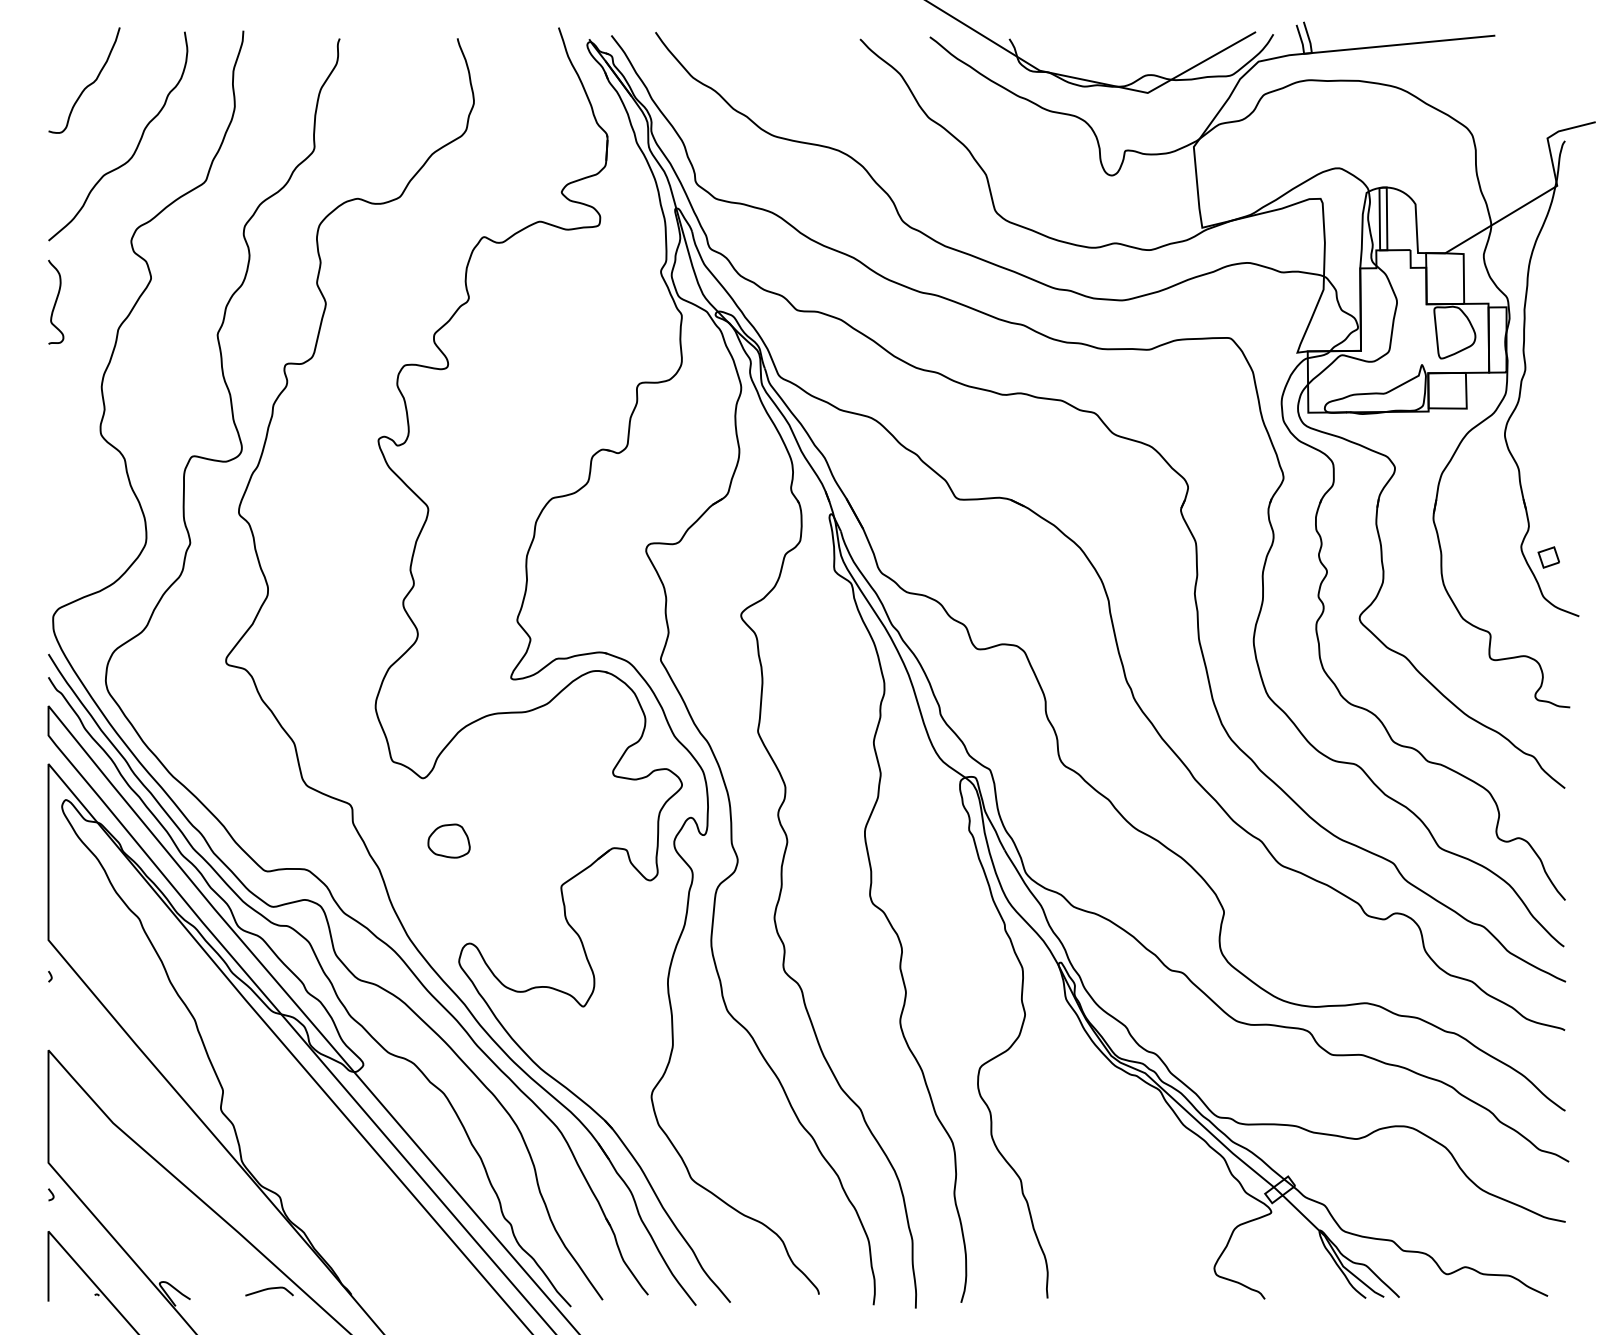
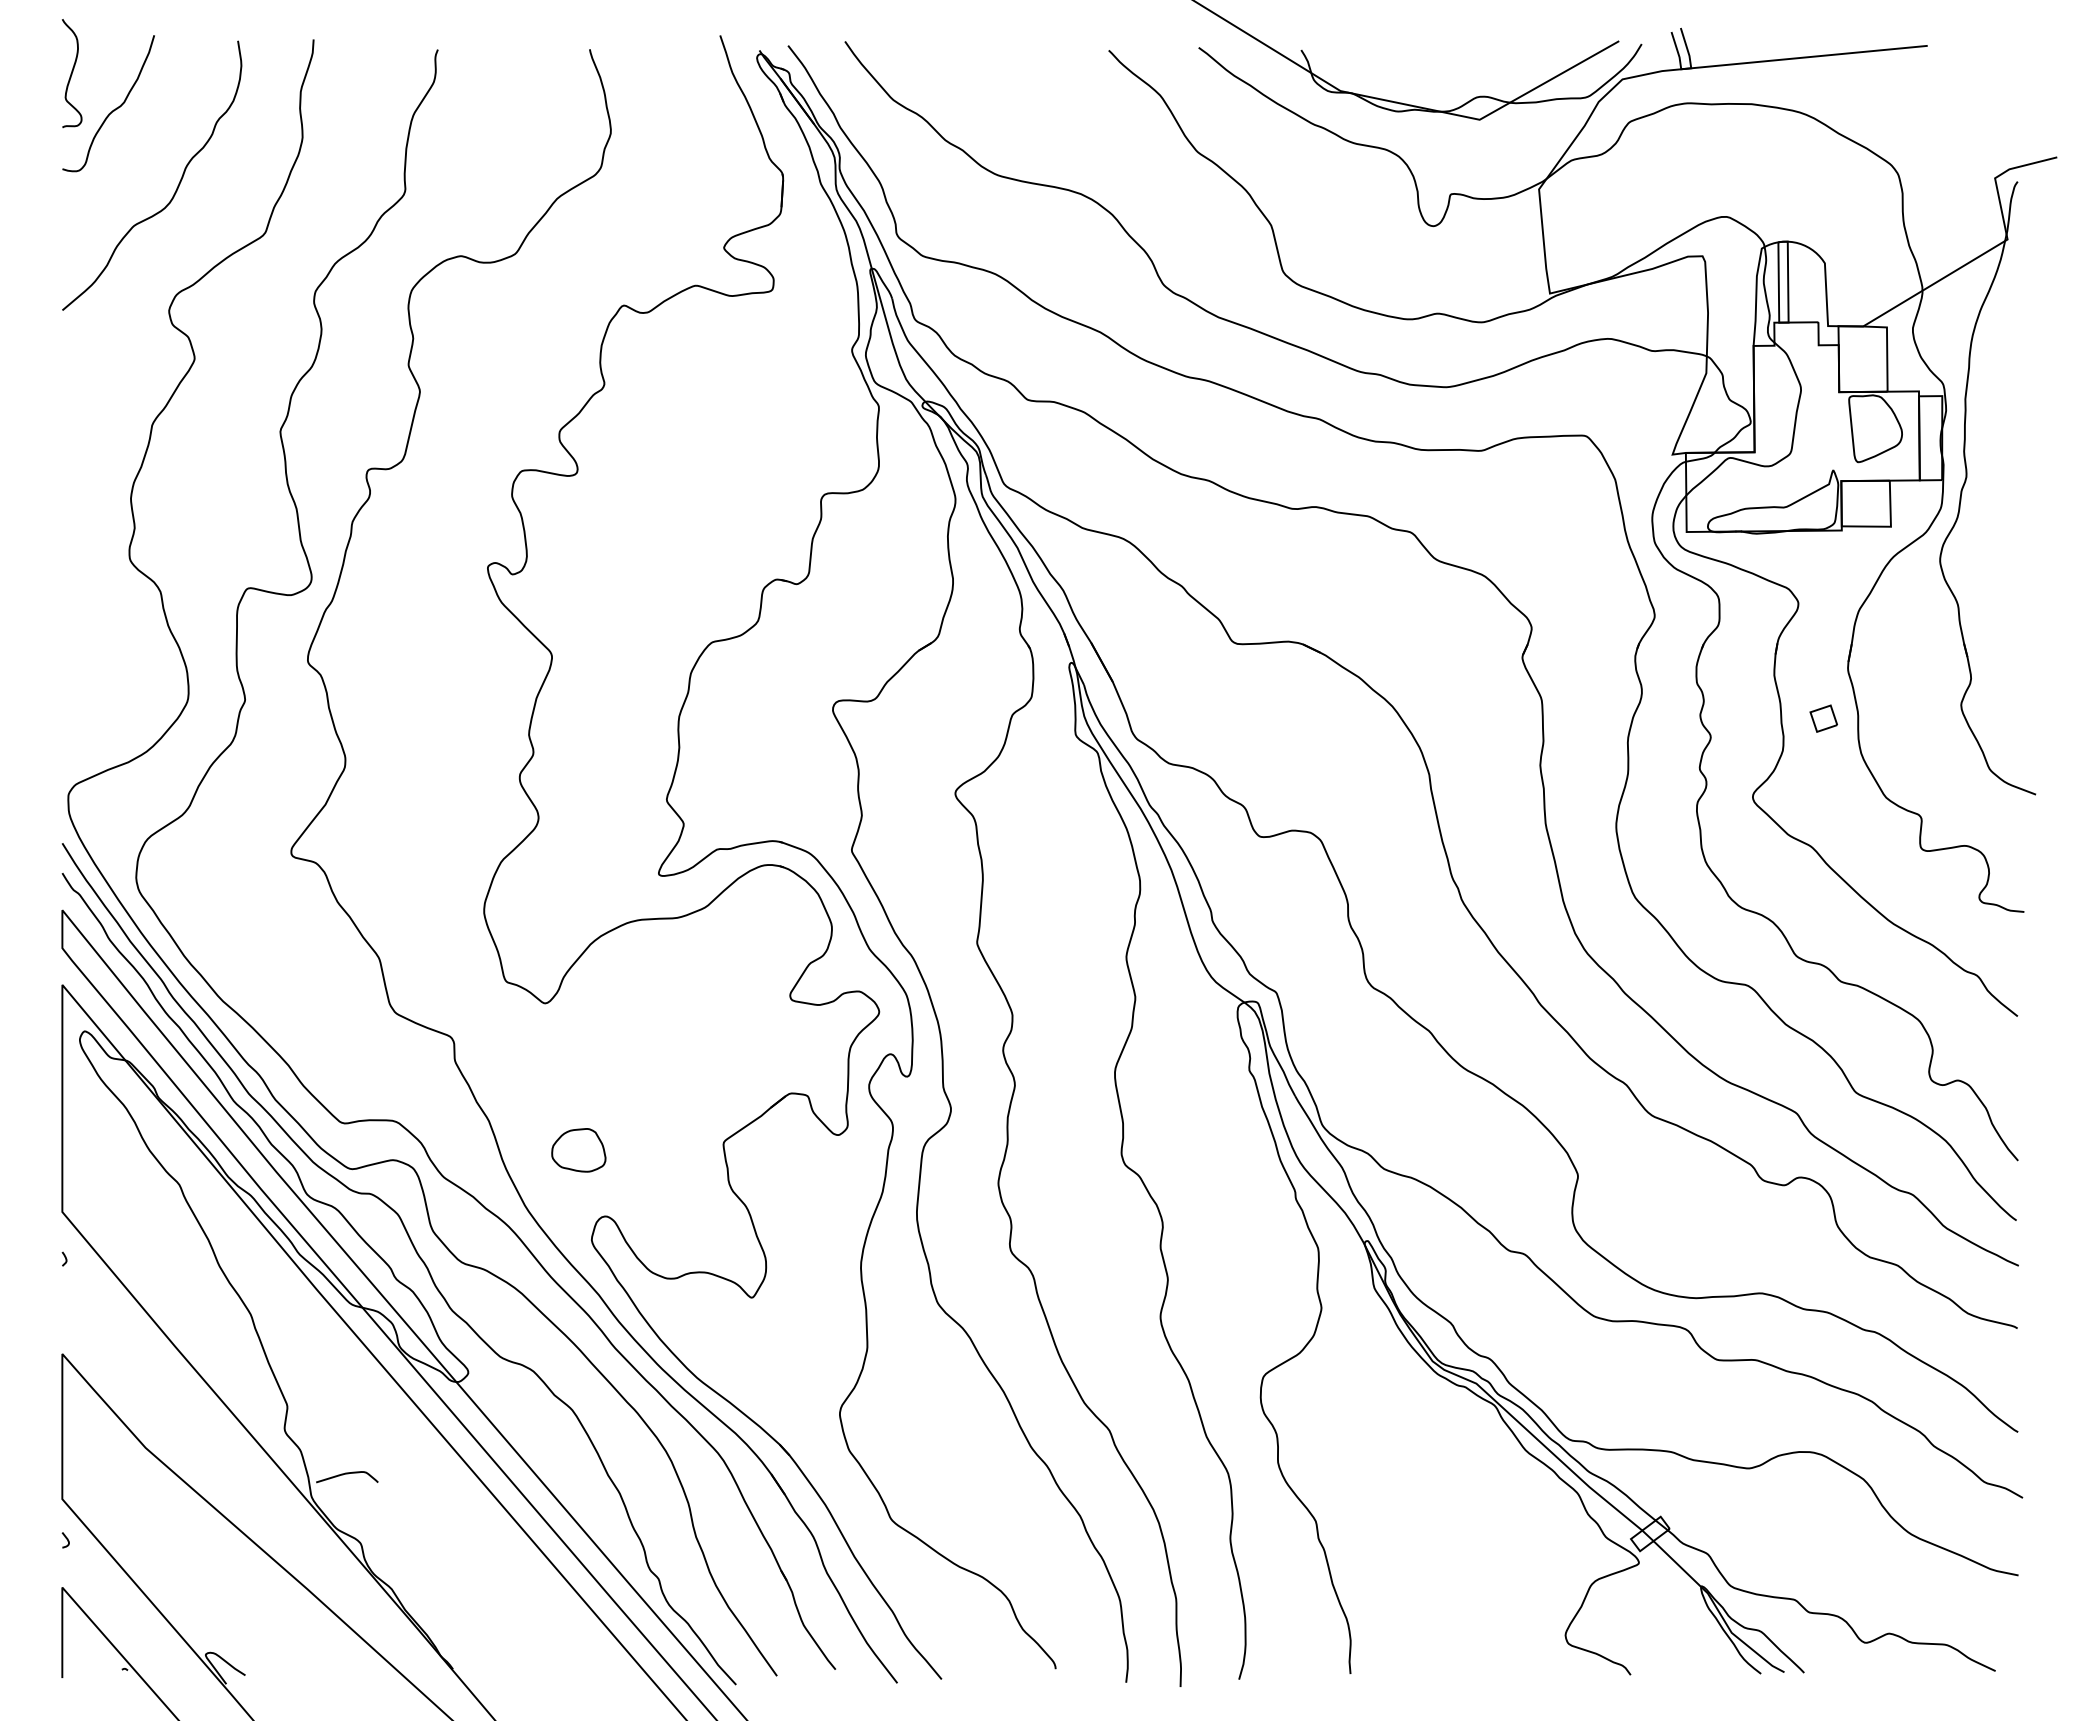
curve: (56, 302) -> (72, 73), moved
part: (1548, 557) -> (1823, 718), moved
part: (448, 841) -> (578, 1150), moved
curve: (269, 1289) -> (347, 1474), moved

